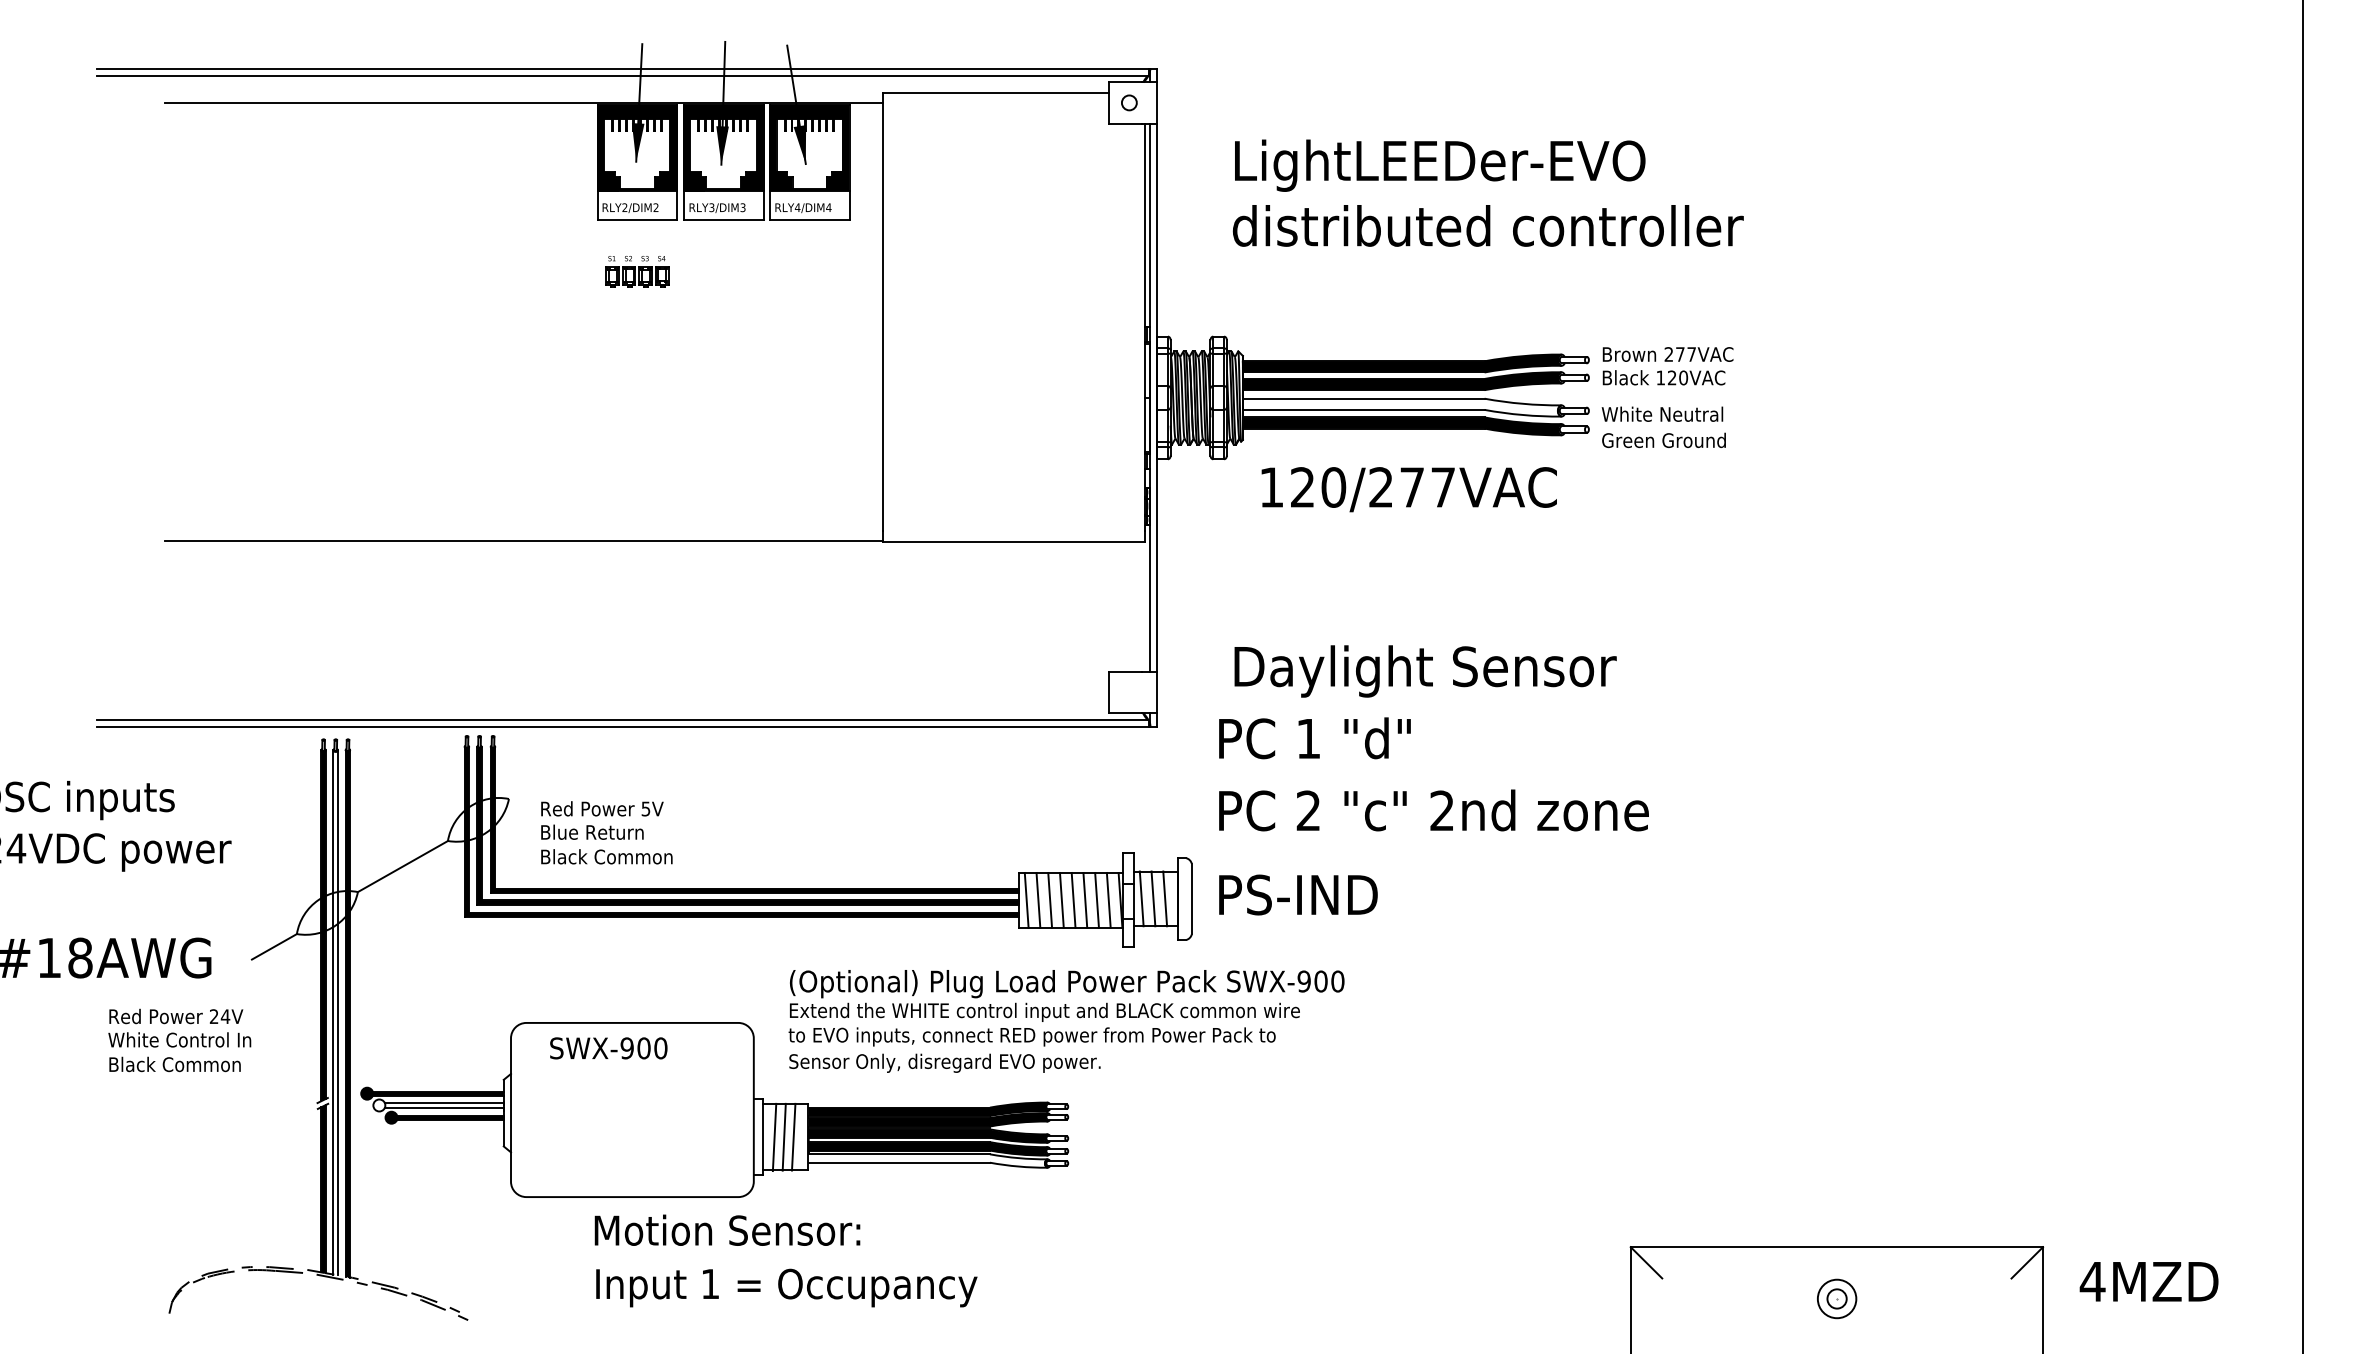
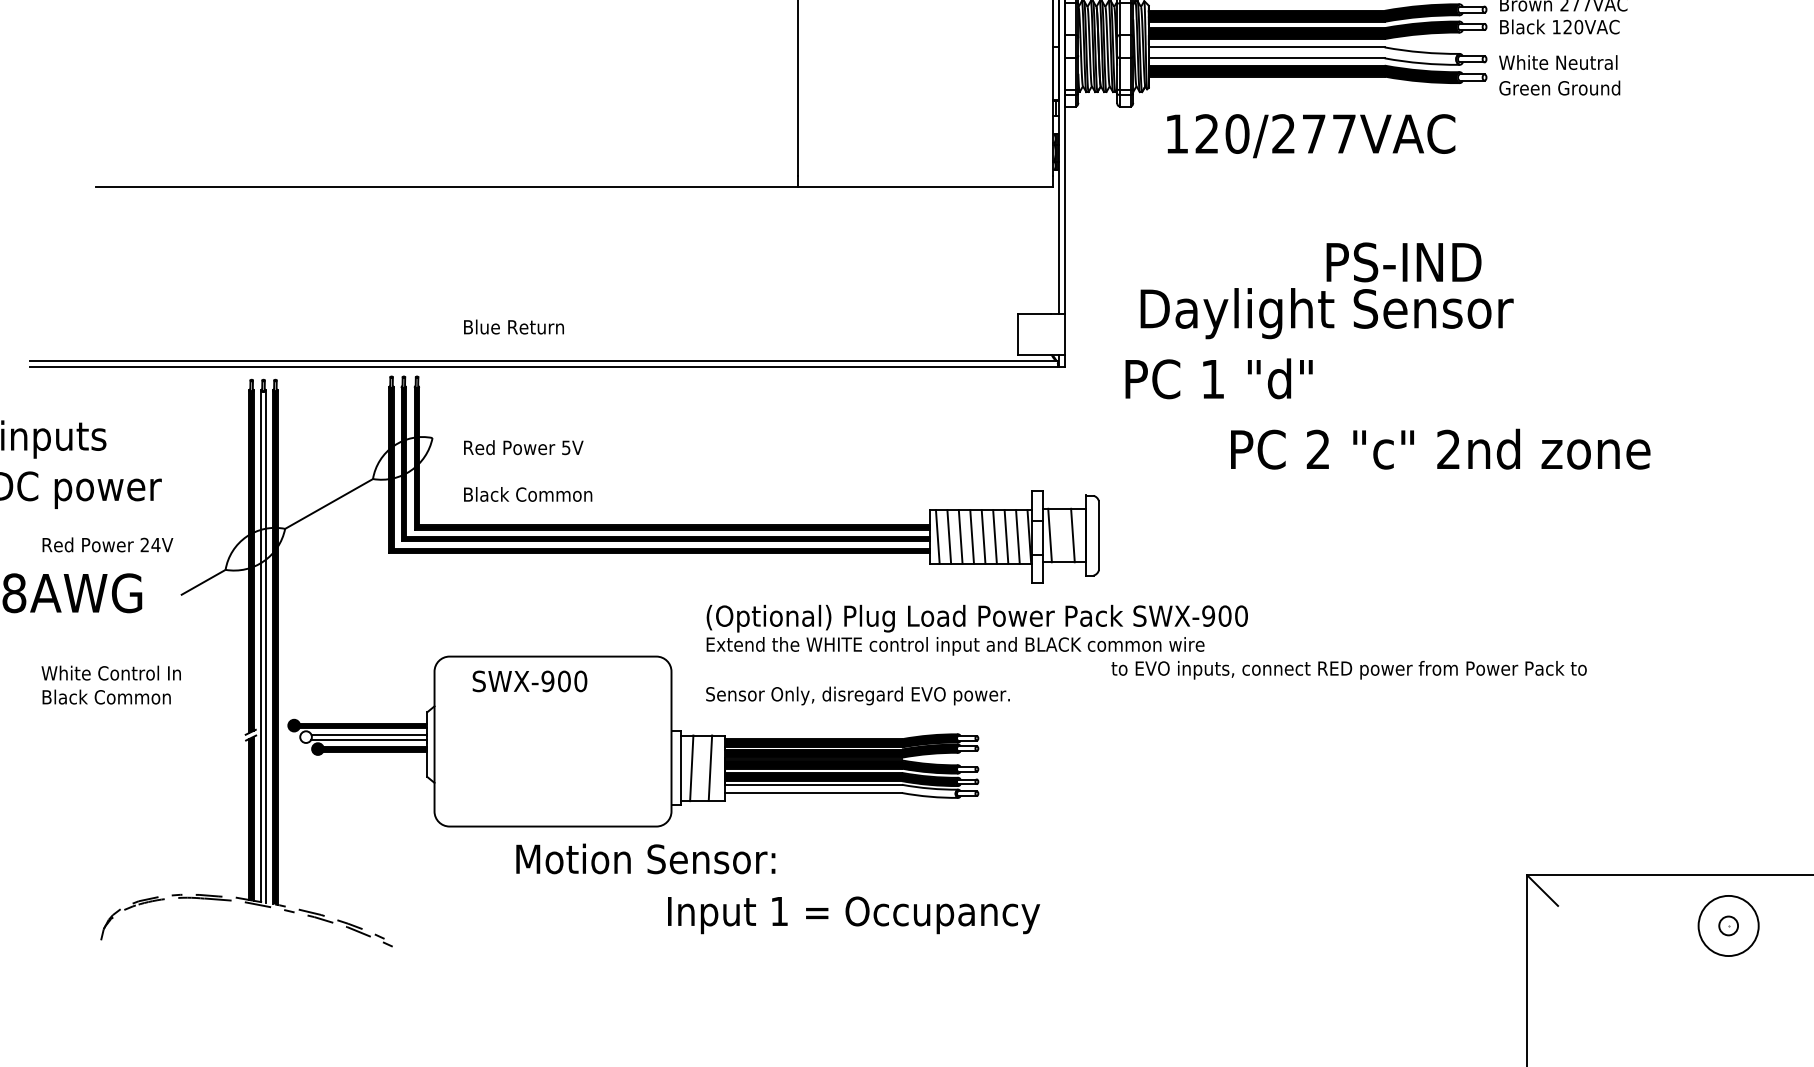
text: (1433, 810) -> (1440, 449), moved
text: (592, 831) -> (514, 326), moved
text: (1298, 894) -> (1404, 261), moved
line: (1153, 898) -> (1061, 535), removed
text: (176, 1016) -> (108, 544), moved
text: (1031, 1036) -> (1348, 669), moved
line: (783, 1136) -> (700, 767), removed
text: (786, 1287) -> (853, 914), moved
circle: (1836, 1298) -> (1728, 925), size x1.6

